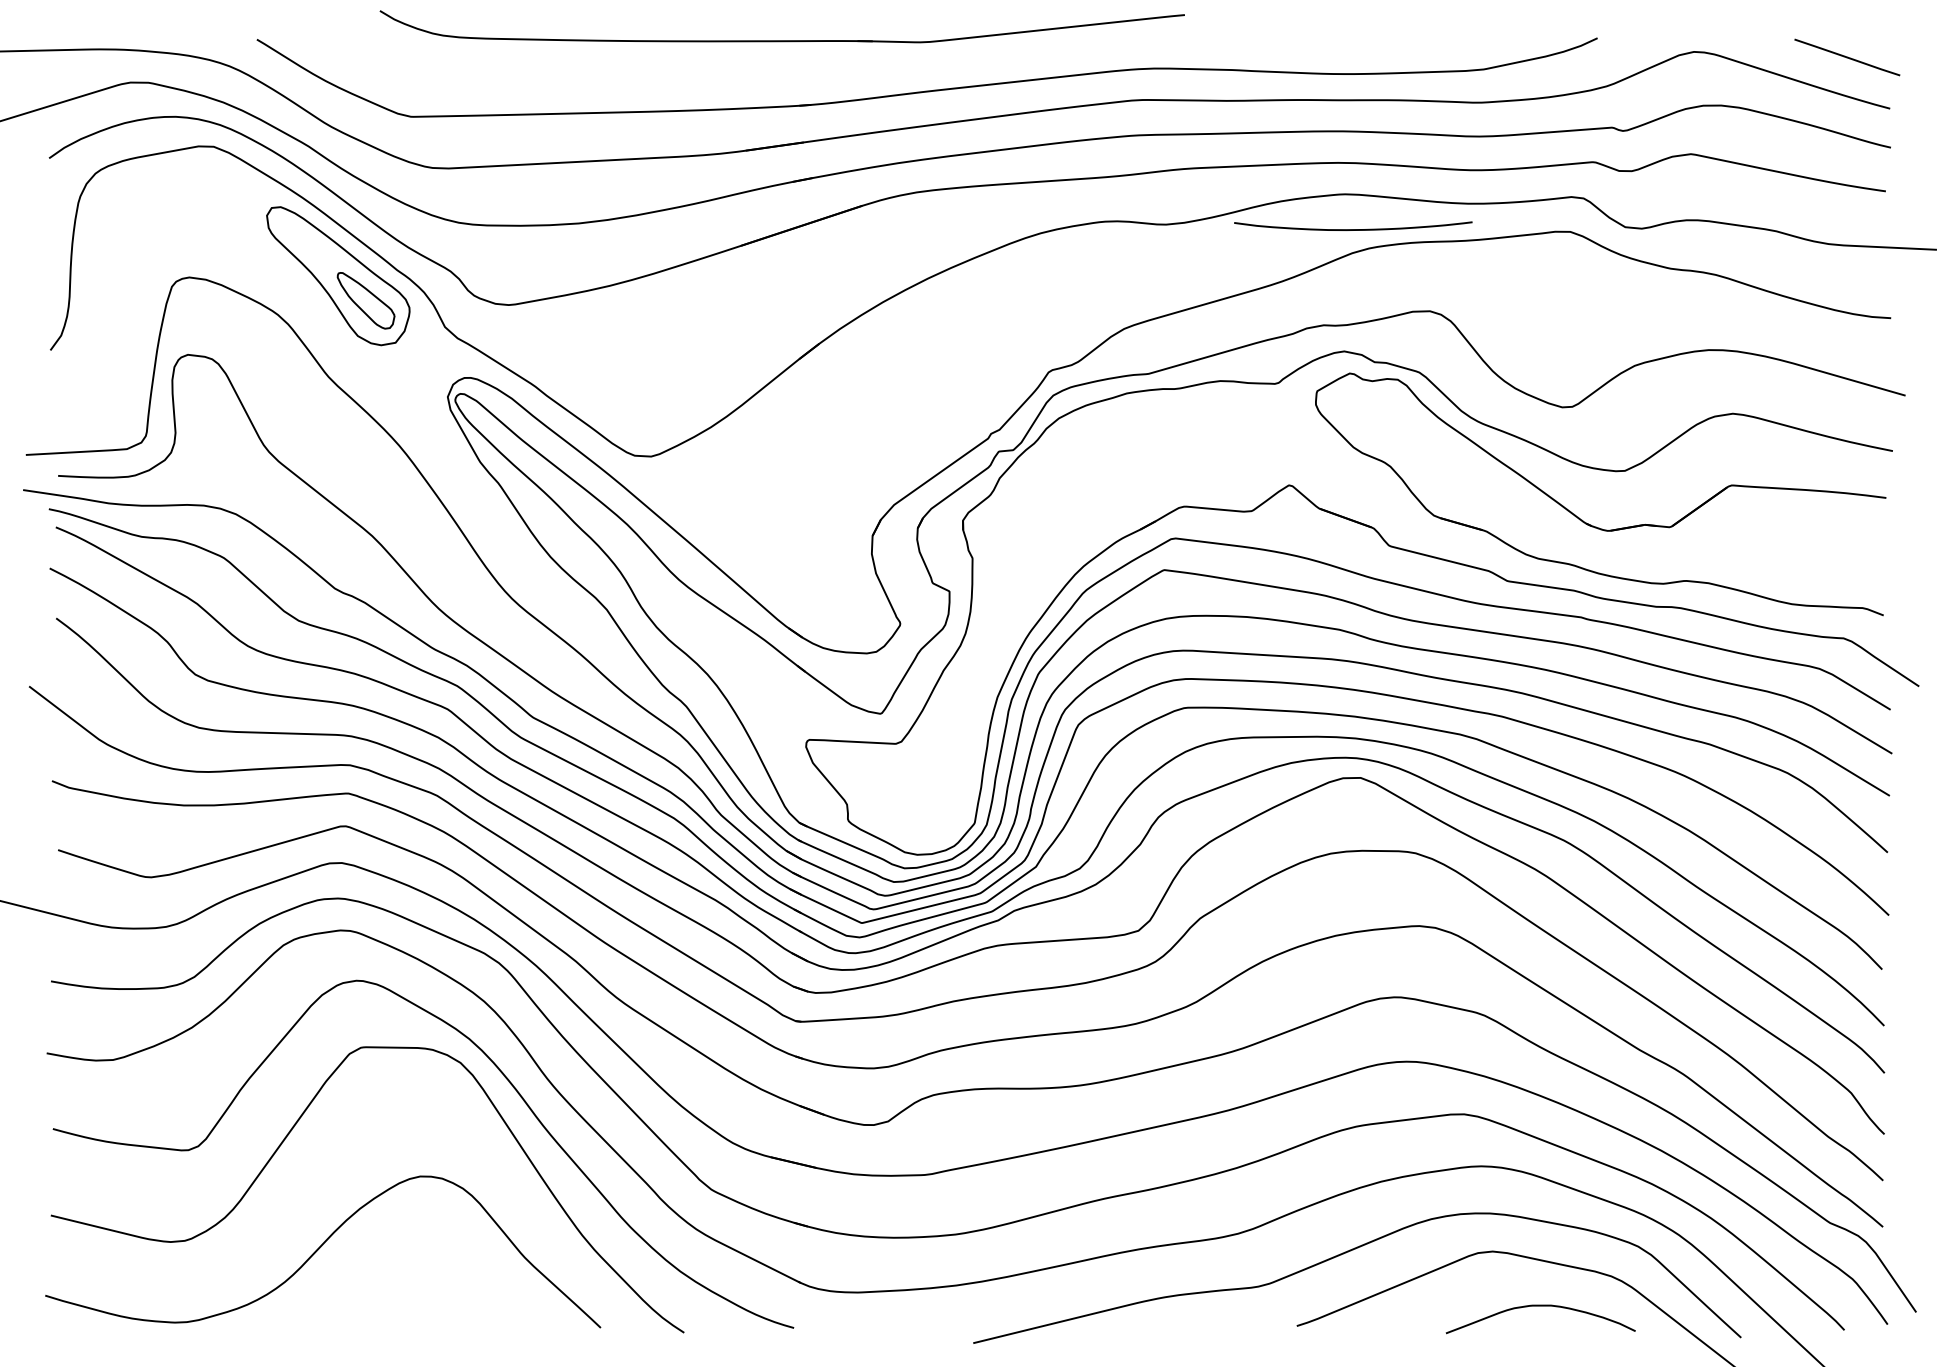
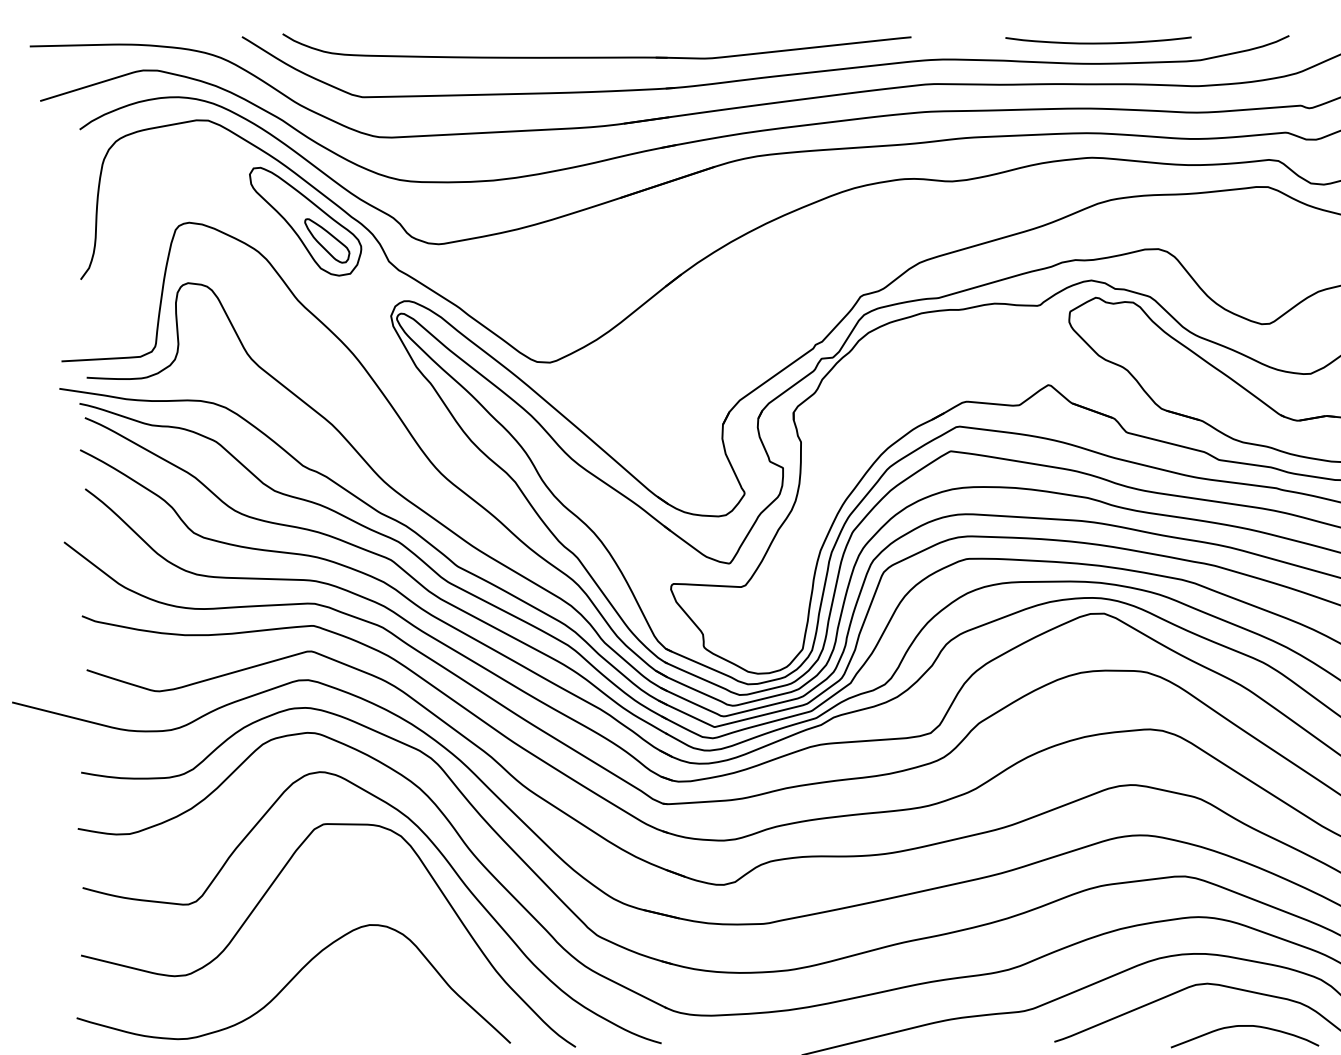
part: (781, 40) -> (596, 57), moved
curve: (1353, 229) -> (1098, 43), moved

